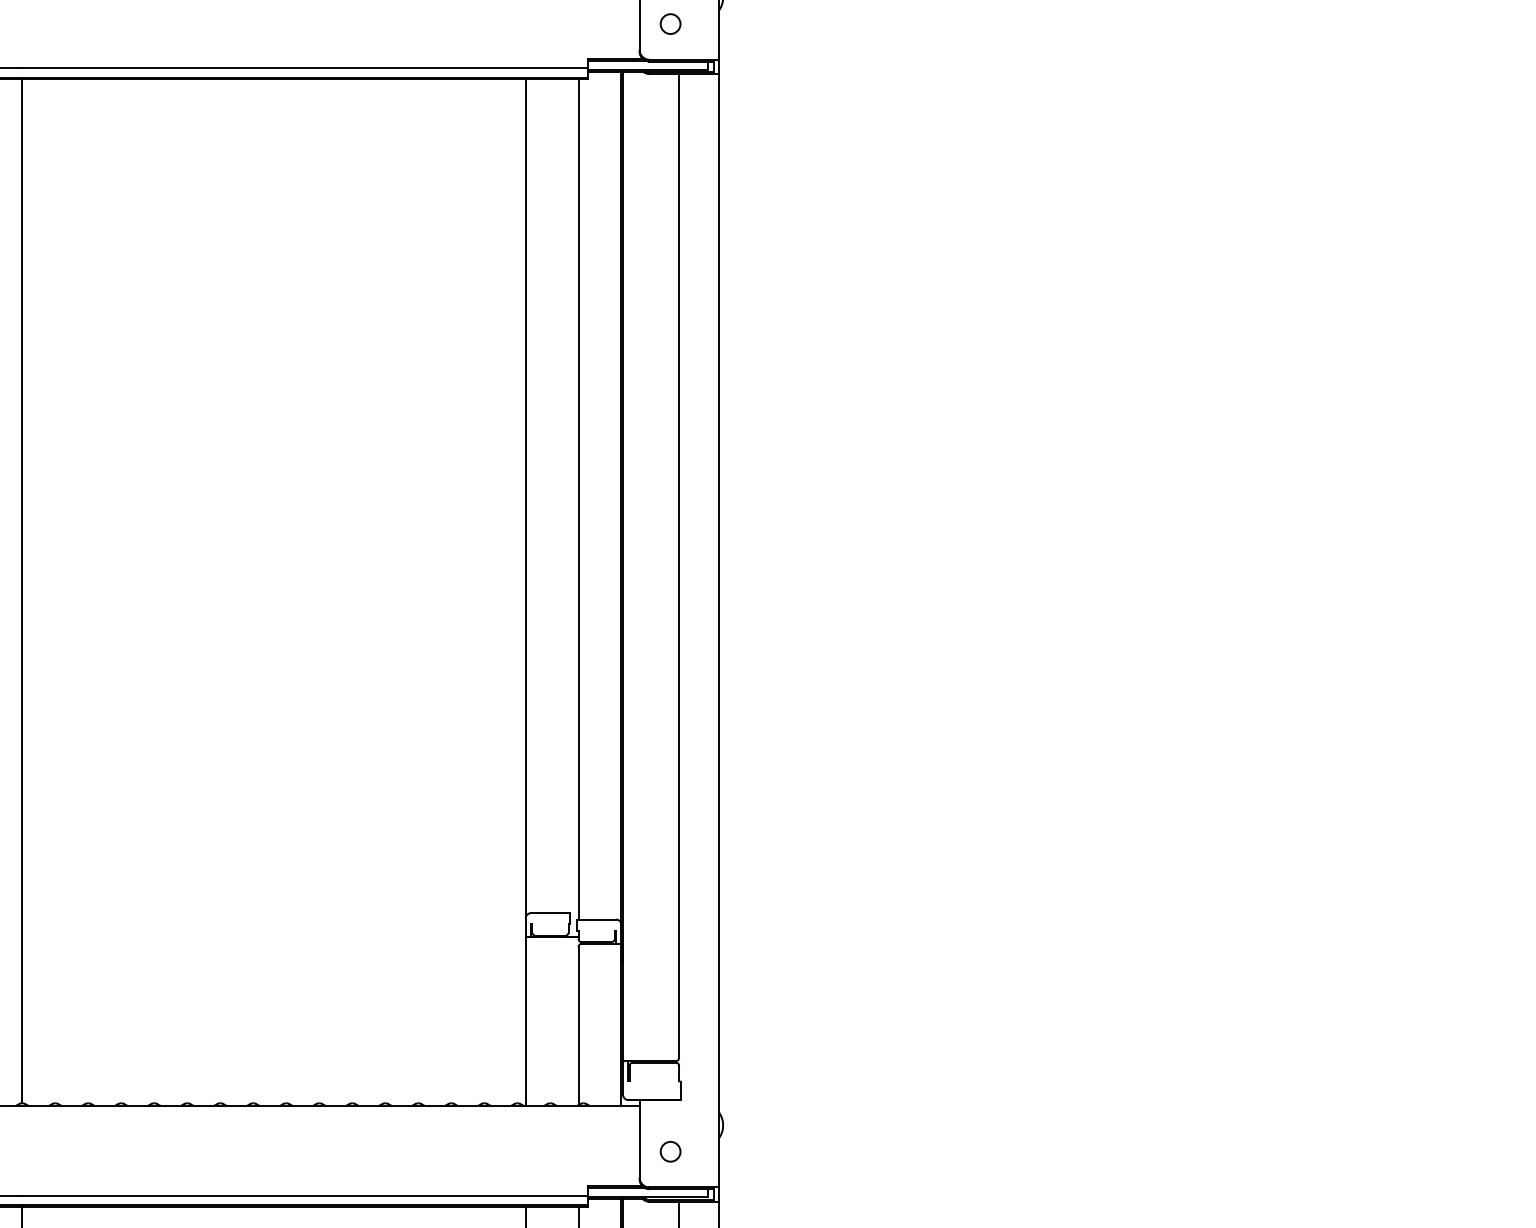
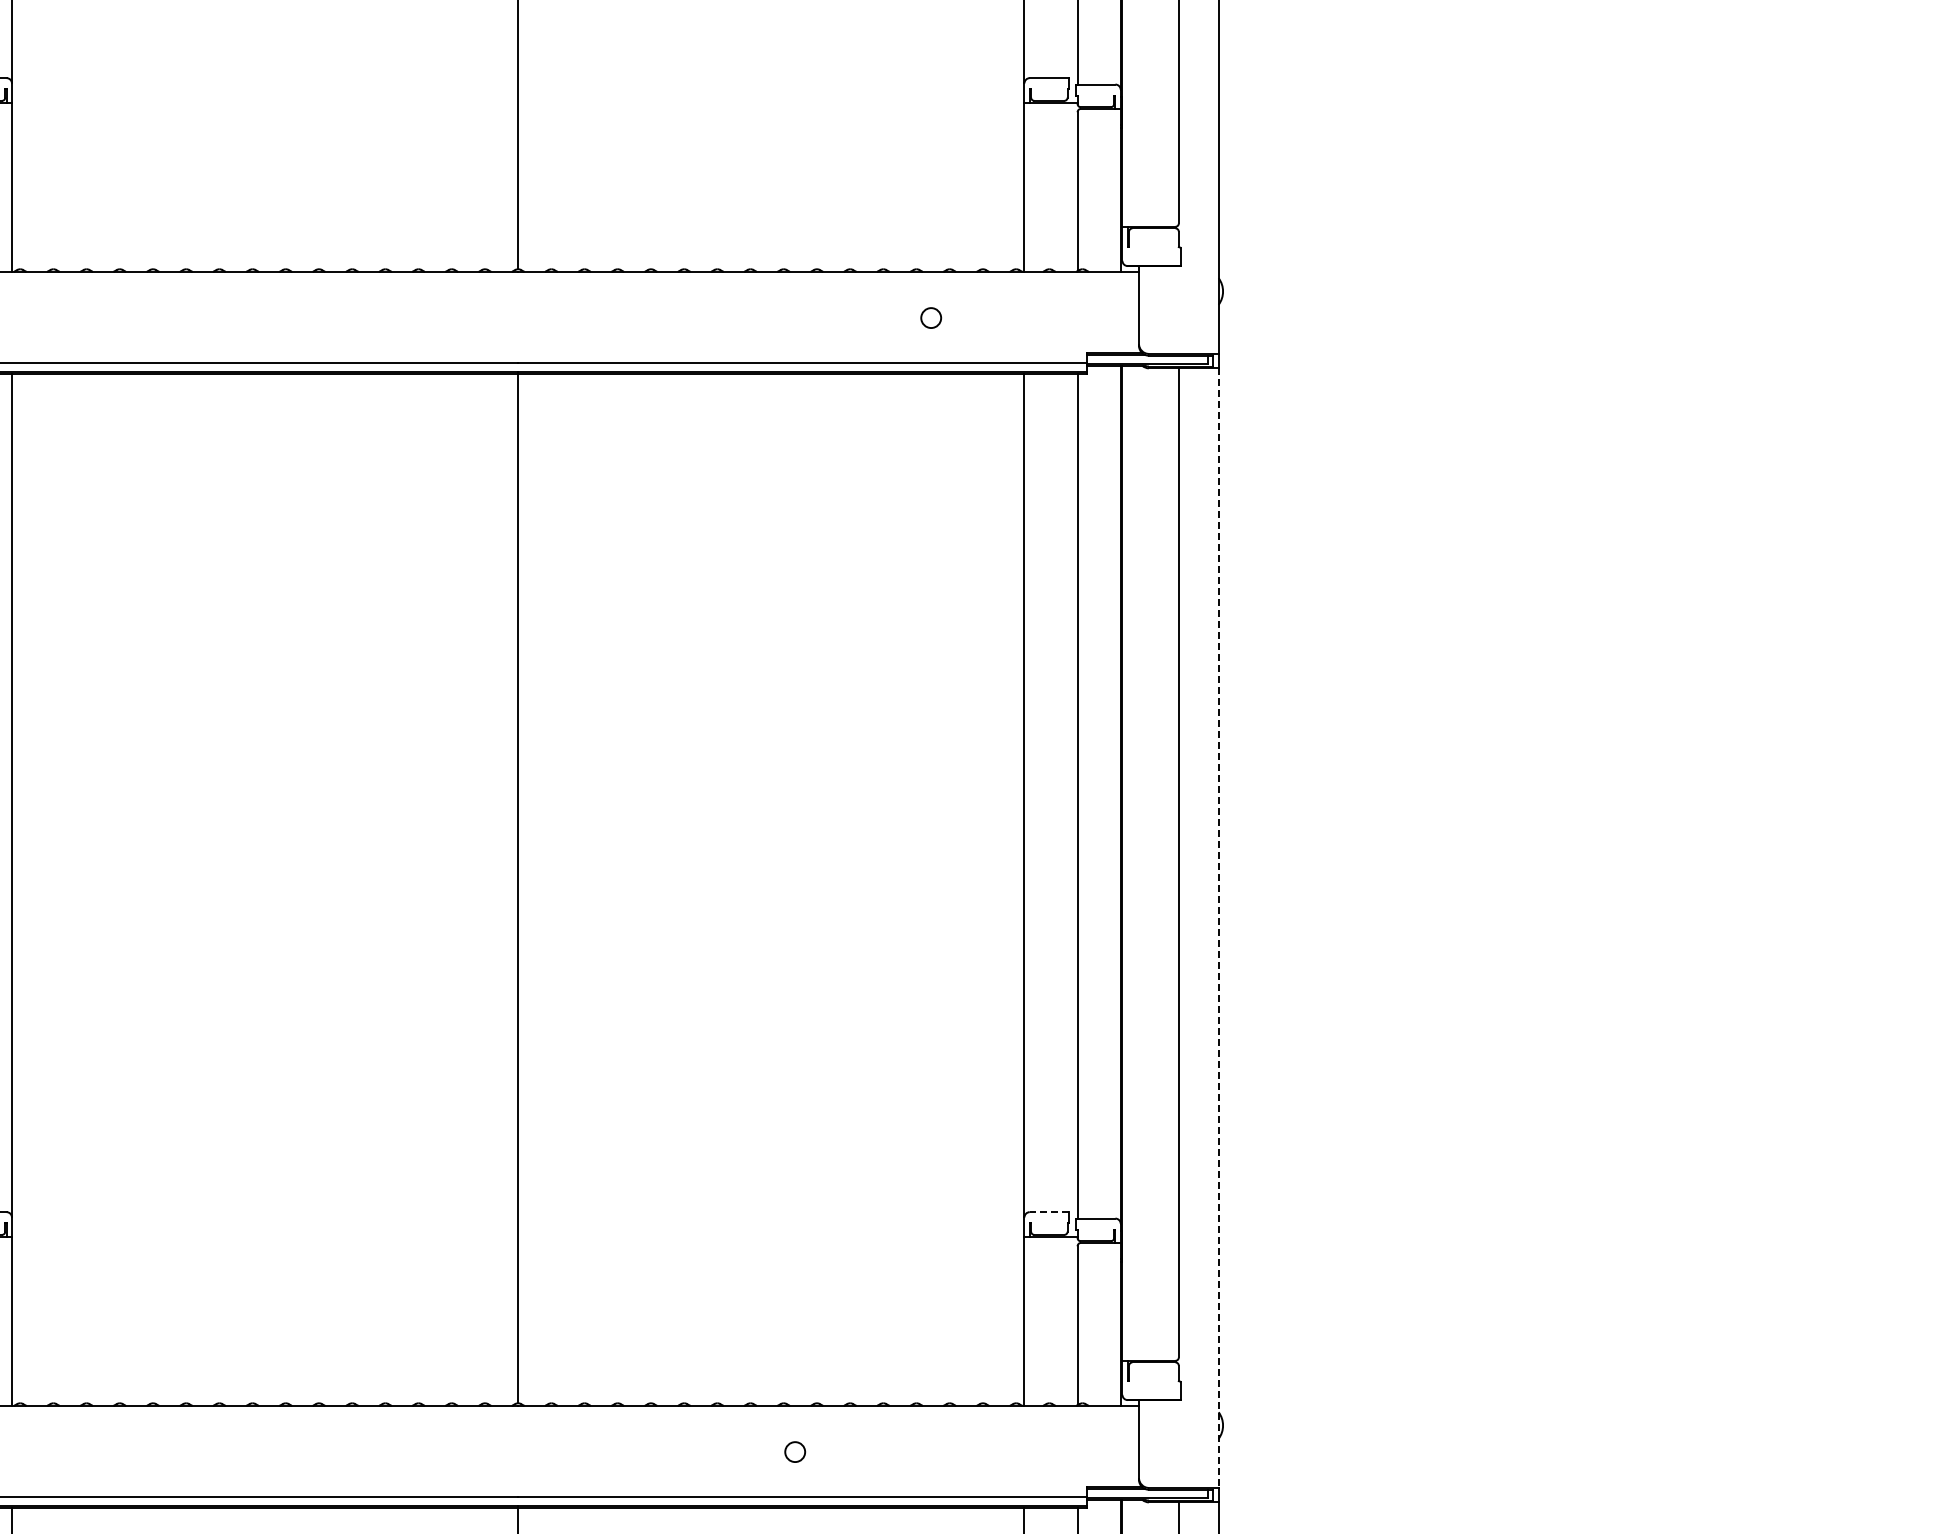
circle: (670, 23) -> (931, 317), moved
line: (718, 631) -> (1218, 928), solid -> dashed
line: (550, 913) -> (1049, 1212), solid -> dashed
circle: (670, 1151) -> (795, 1451), moved

